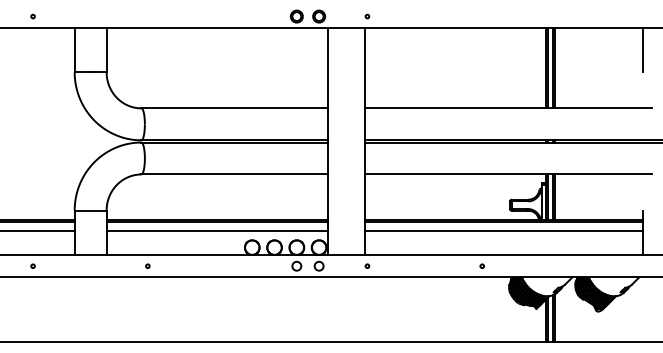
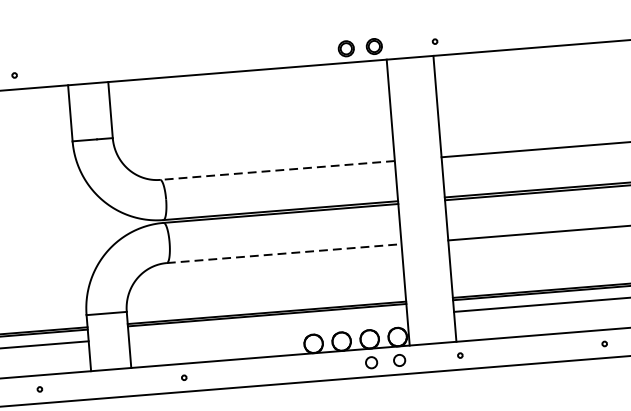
line: (234, 108) -> (277, 170), solid -> dashed
line: (235, 174) -> (285, 253), solid -> dashed
line: (217, 231) -> (268, 327), removed

